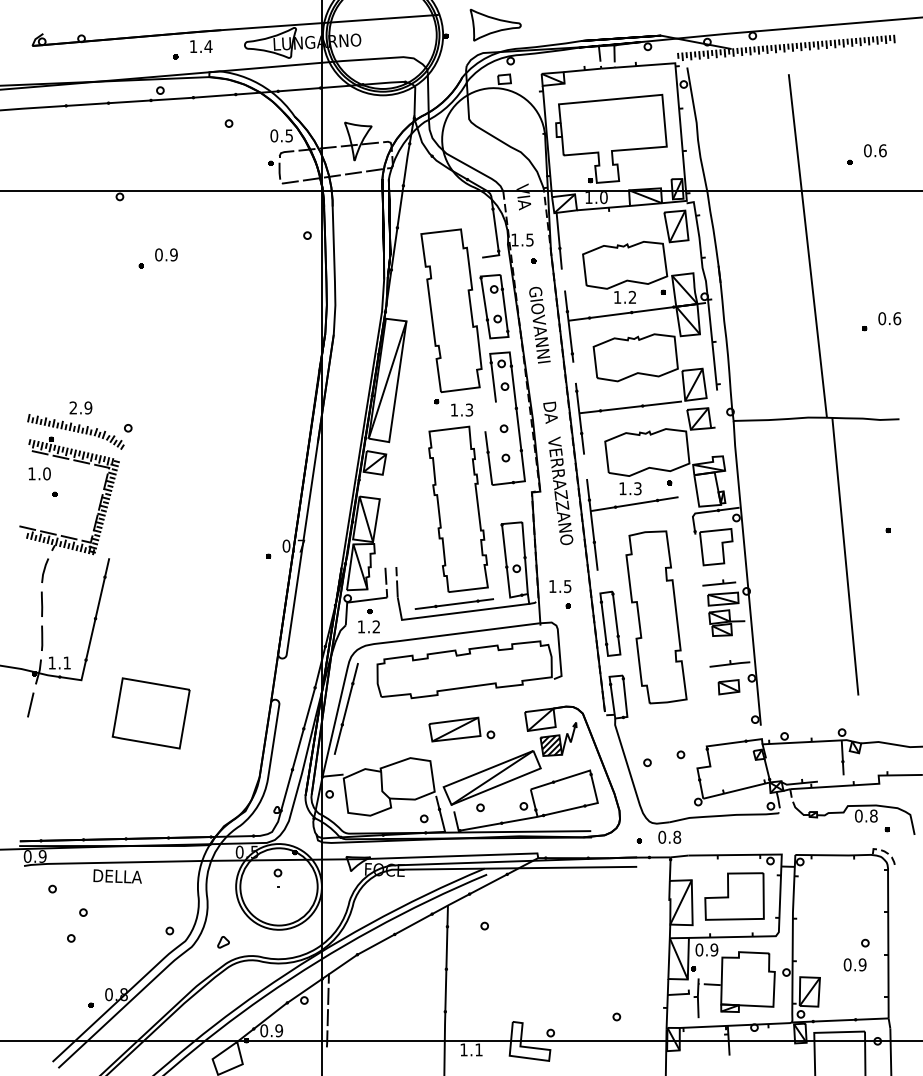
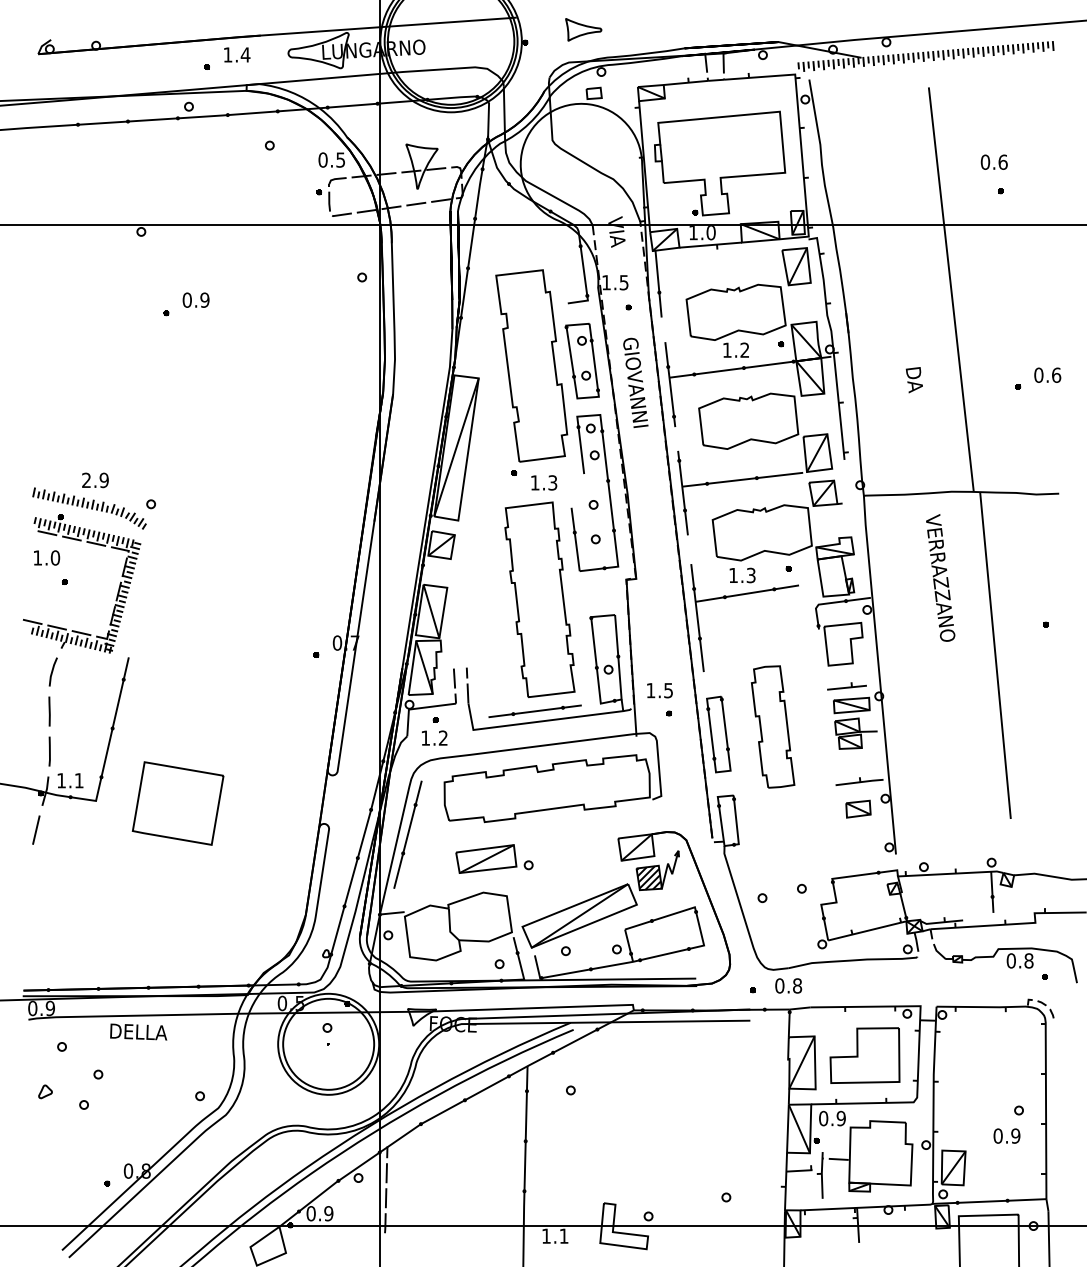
part: (495, 25) -> (583, 30), size x0.6
text: (875, 150) -> (994, 161), moved
text: (550, 412) -> (914, 379), moved
text: (560, 490) -> (940, 577), moved
part: (656, 617) -> (773, 727), size x0.6
part: (150, 713) -> (177, 803), moved
part: (461, 729) -> (494, 858), moved
part: (223, 942) -> (45, 1092), moved

